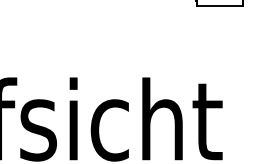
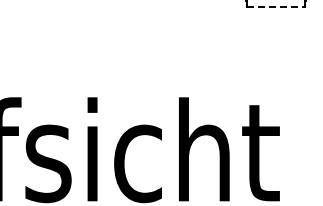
line: (219, 6) -> (276, 7), solid -> dashed

